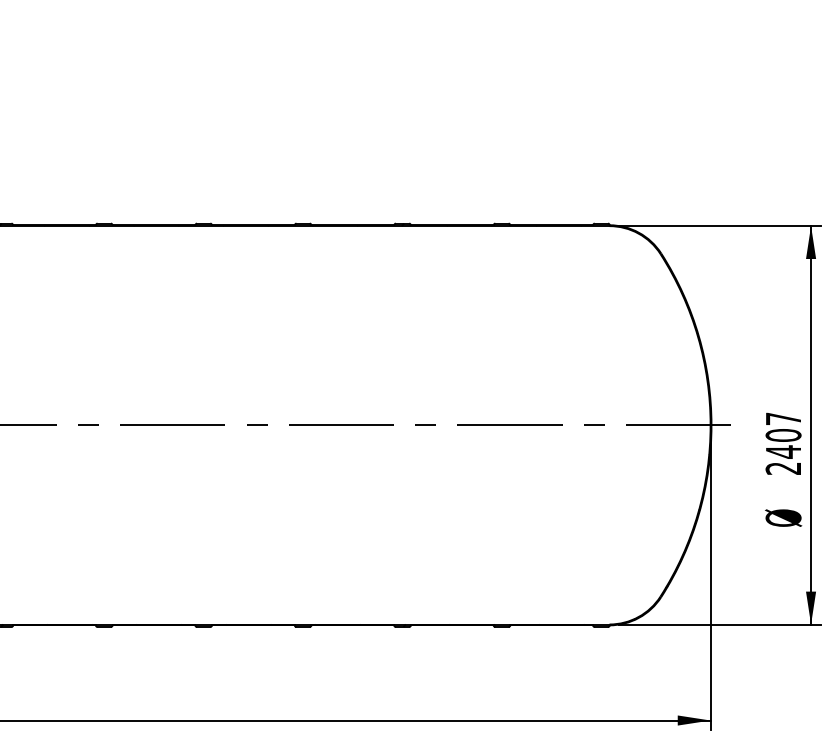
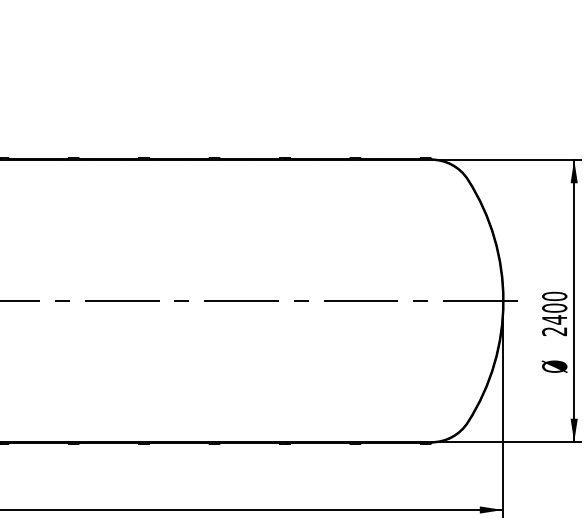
text: (783, 418) -> (554, 296), 2407 -> 2400

